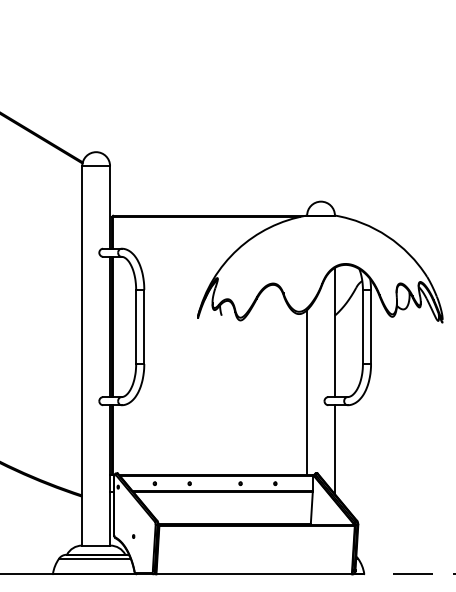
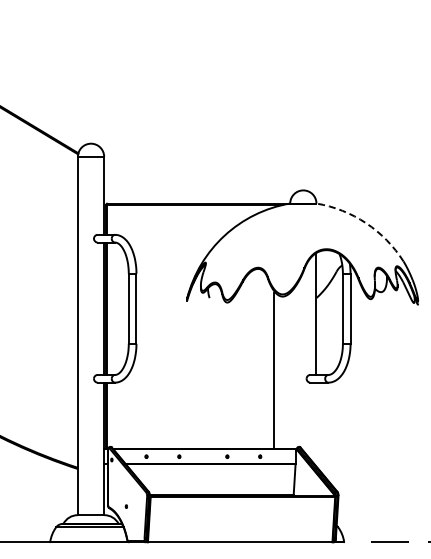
arc: (387, 236) -> (366, 223), solid -> dashed
line: (307, 392) -> (274, 370), moved
line: (334, 449) -> (316, 424), removed

